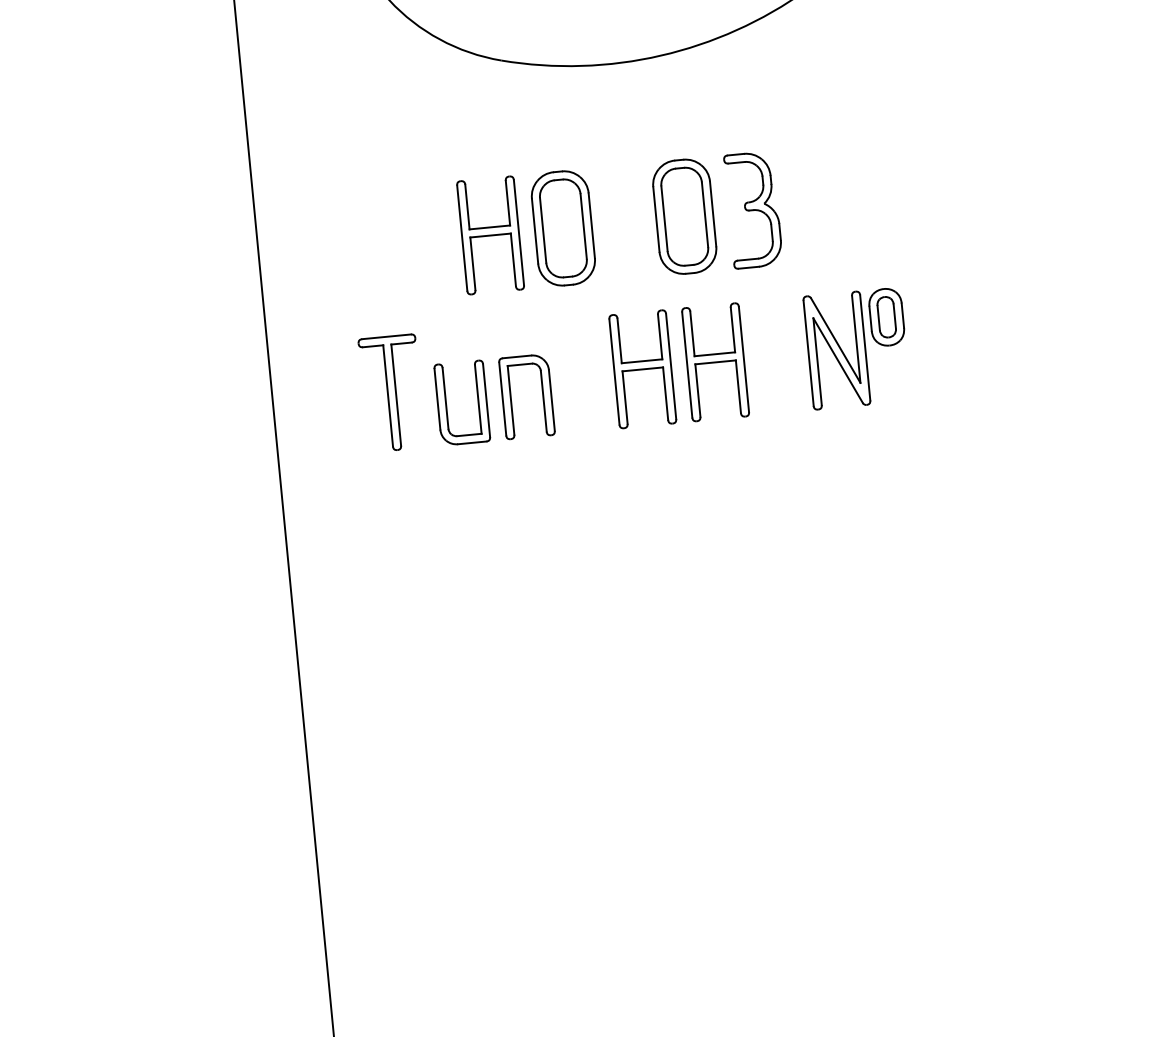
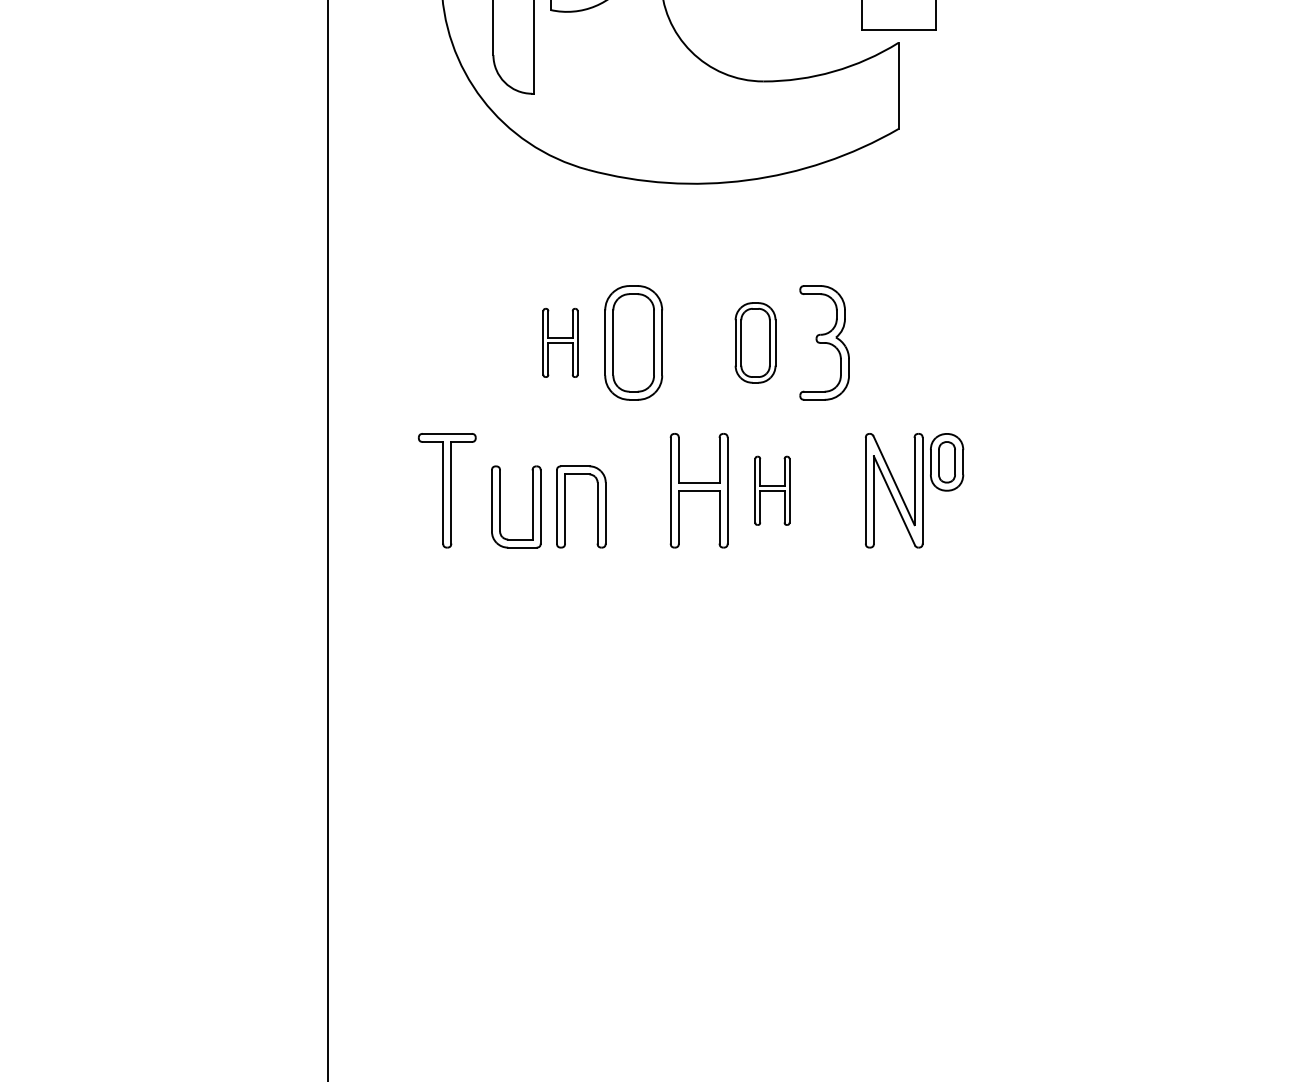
part: (684, 216) -> (755, 342), size x0.7
part: (490, 235) -> (560, 342), size x0.6
part: (715, 362) -> (772, 490), size x0.6

